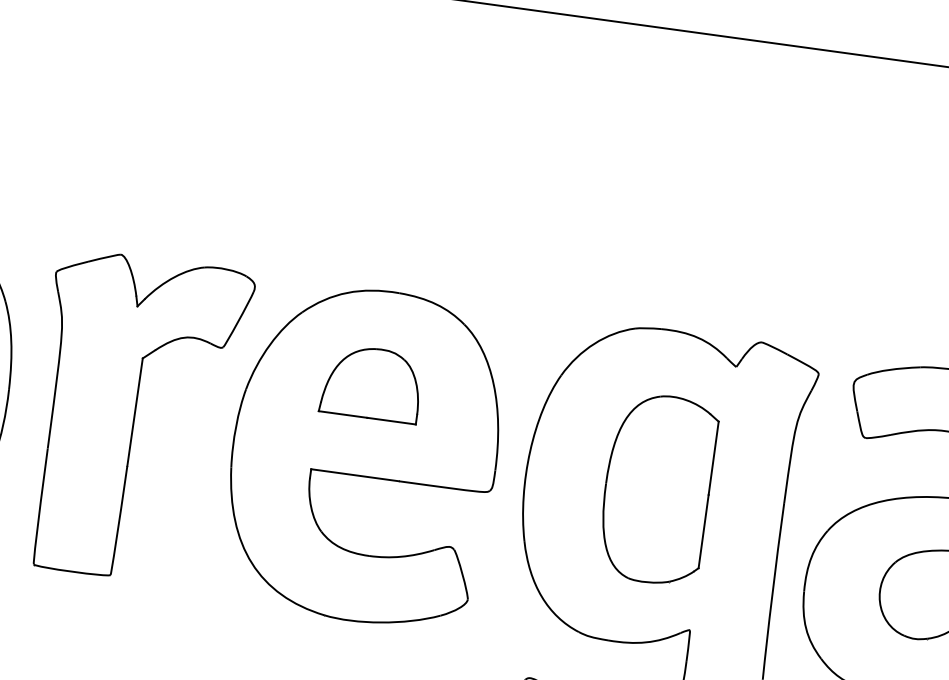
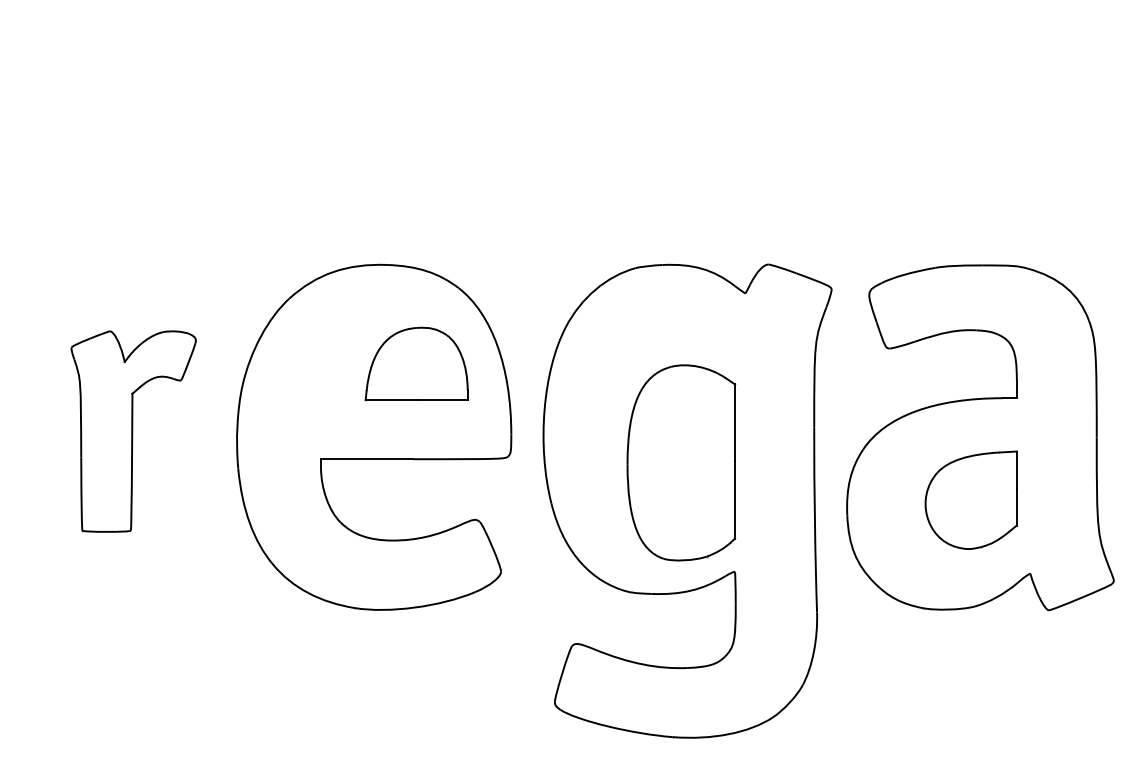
part: (371, 382) -> (416, 363), moved
part: (136, 418) -> (133, 431), size x0.6
part: (657, 488) -> (681, 462), moved

